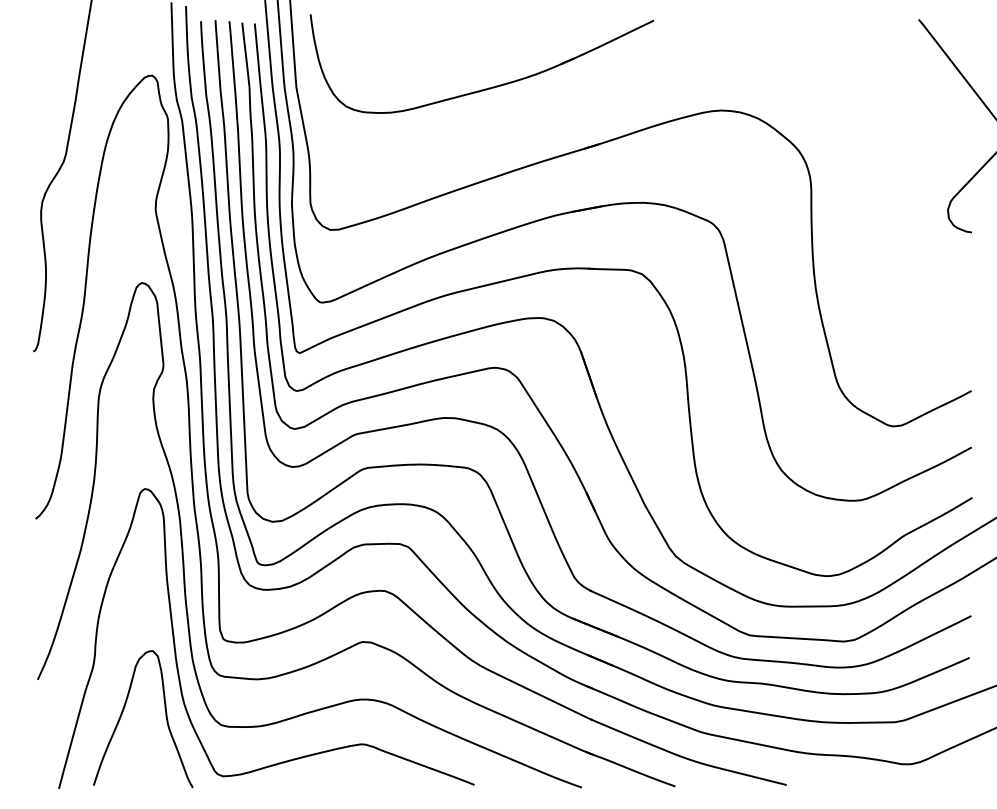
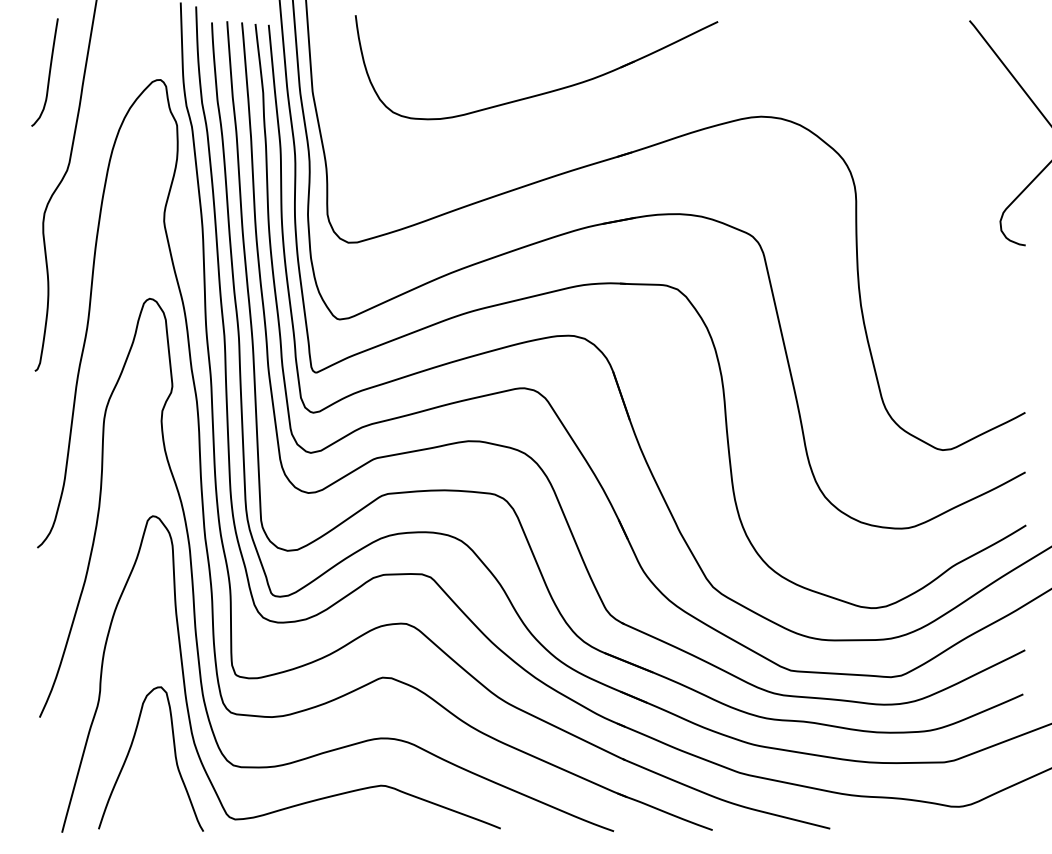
curve: (46, 69) -> (48, 73), added
part: (488, 87) -> (543, 92), moved

